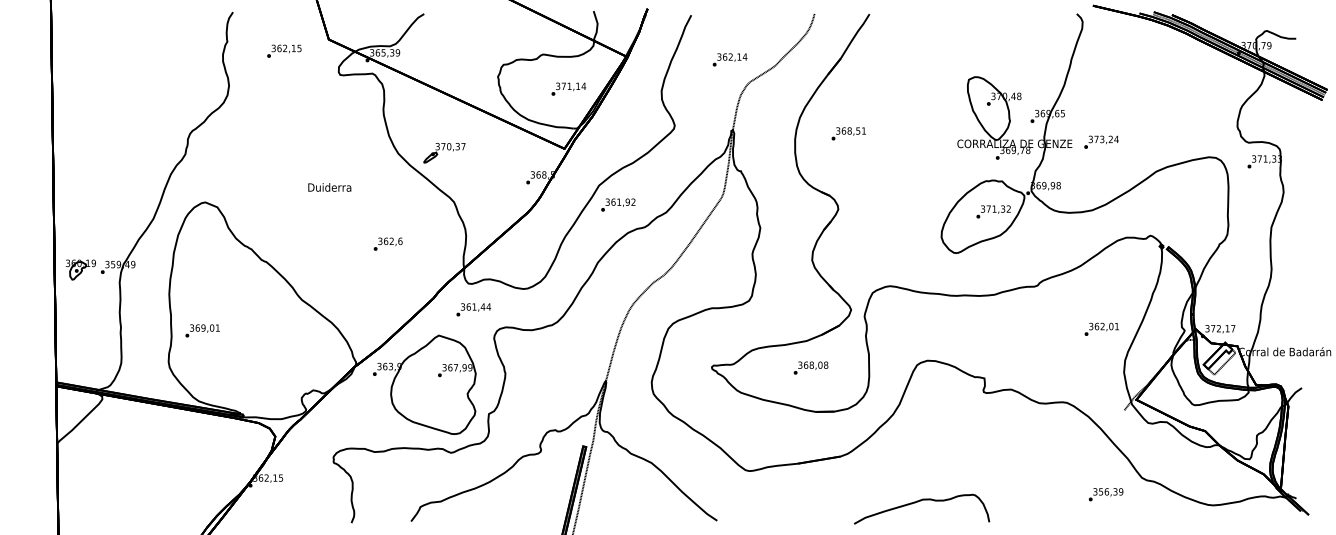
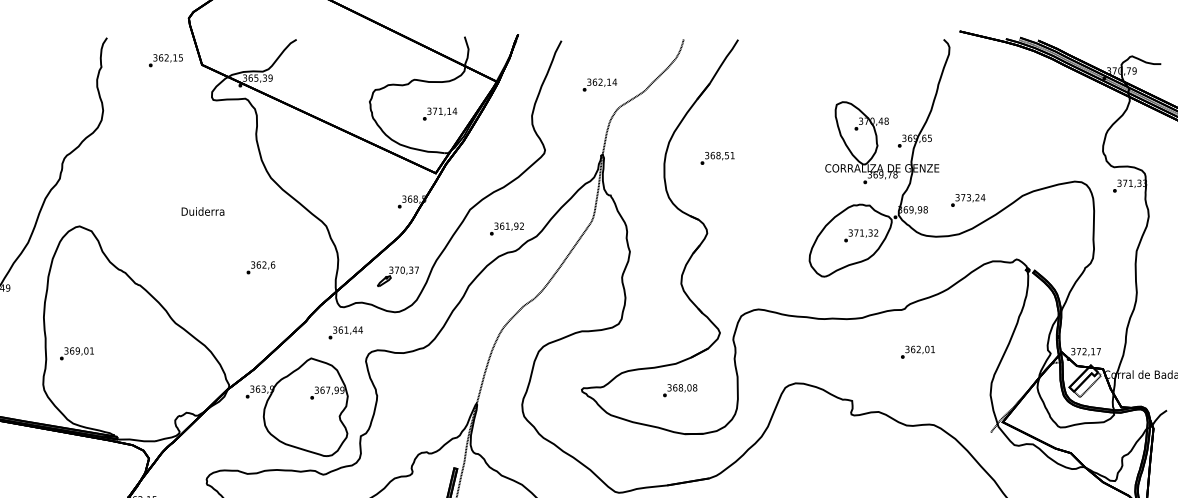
text: (284, 50) -> (166, 59), moved
text: (1101, 141) -> (968, 199), moved
part: (444, 153) -> (398, 277), moved
text: (618, 204) -> (507, 228), moved
text: (1101, 328) -> (917, 351), moved

